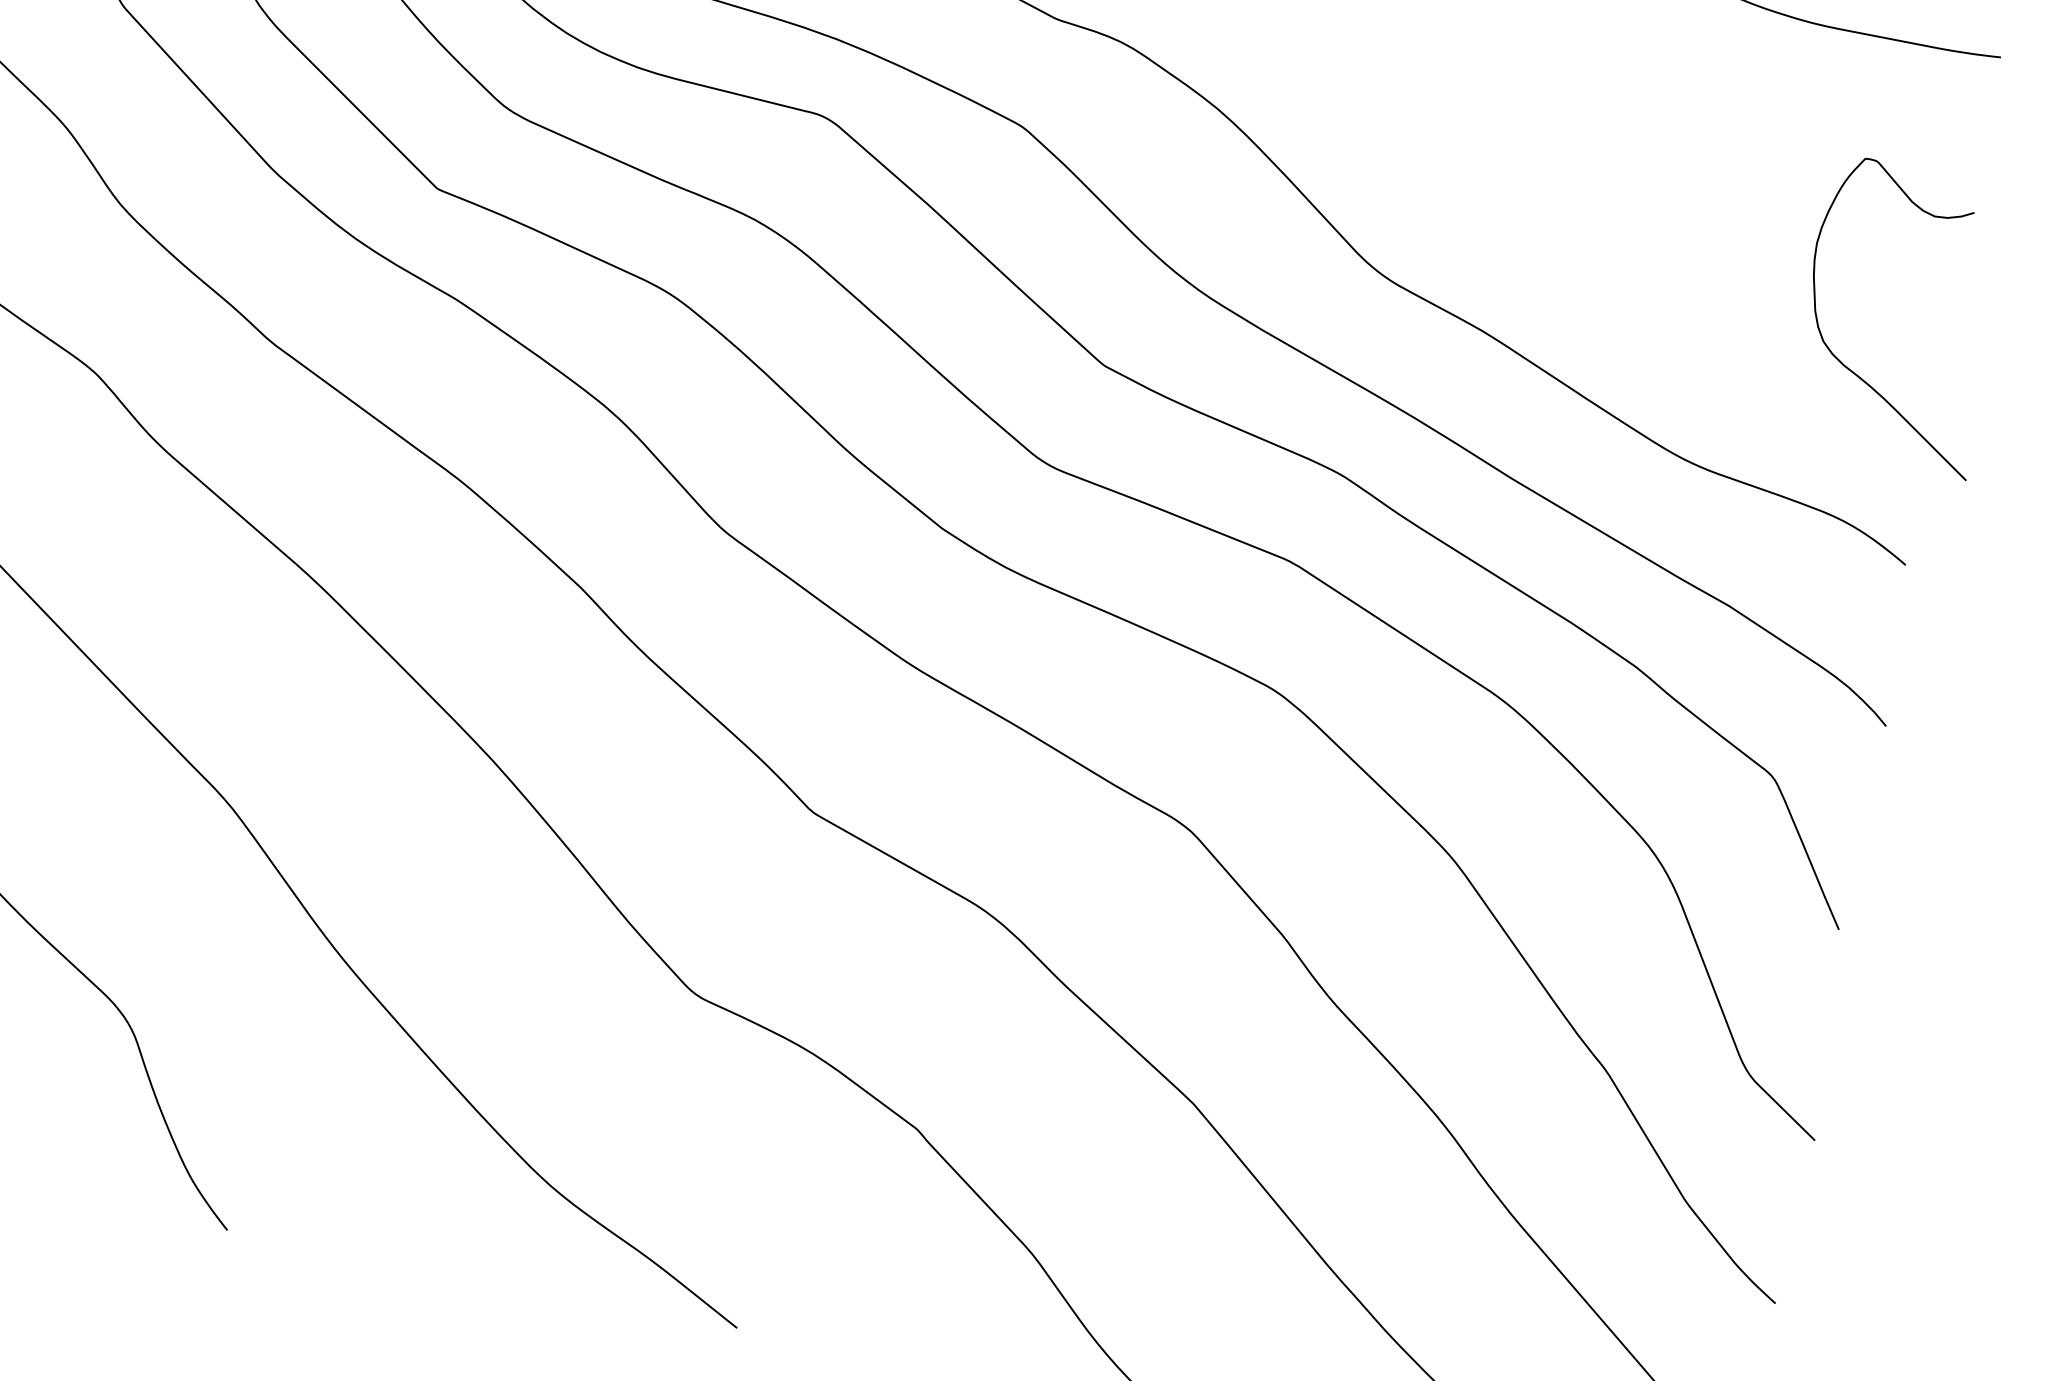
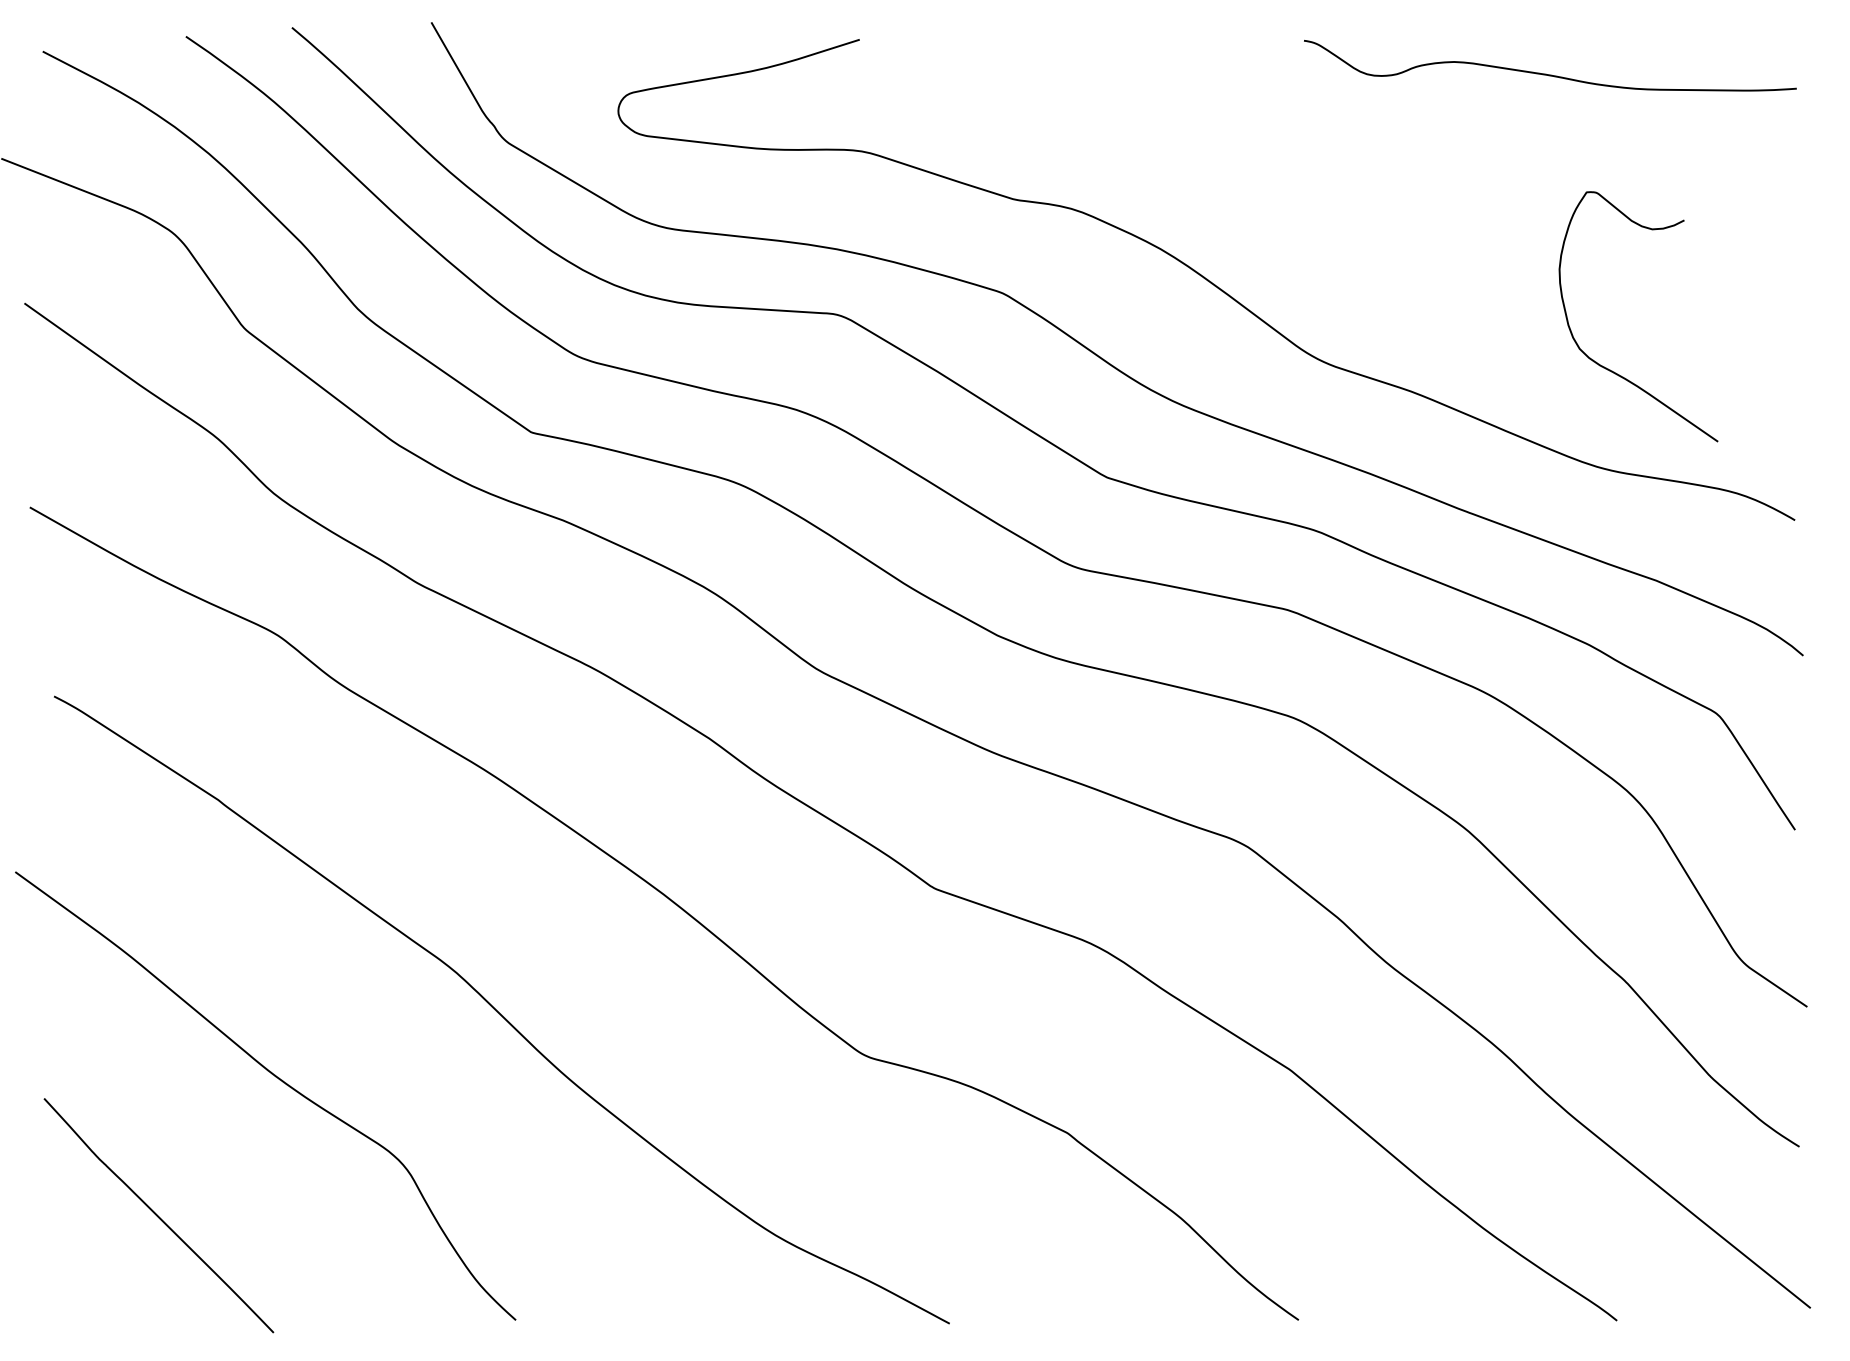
curve: (1857, 373) -> (1612, 370), moved

